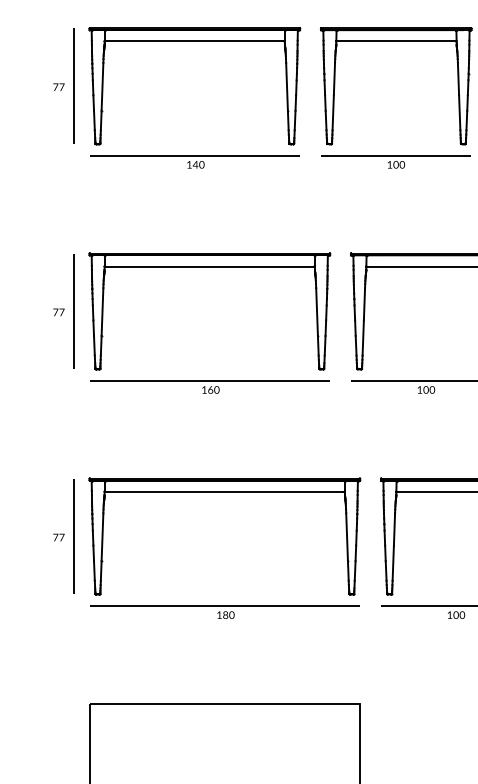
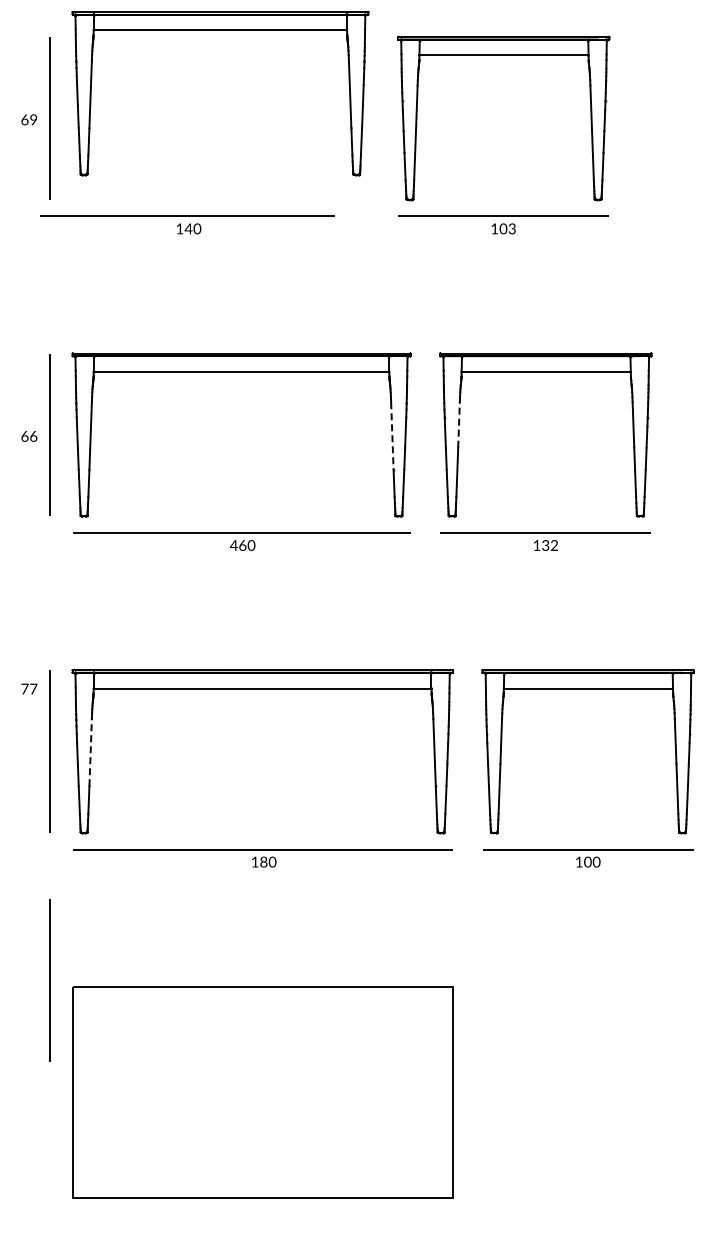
part: (194, 41) -> (220, 30), moved
text: (58, 87) -> (29, 119), 77 -> 69
part: (194, 161) -> (187, 224), moved
text: (402, 164) -> (512, 228), 100 -> 103
line: (364, 303) -> (459, 424), solid -> dashed
line: (317, 311) -> (392, 435), solid -> dashed
text: (58, 312) -> (29, 436), 77 -> 66
text: (204, 389) -> (233, 545), 160 -> 460
text: (428, 389) -> (549, 545), 100 -> 132
text: (58, 537) -> (29, 688), moved
line: (102, 537) -> (90, 752), solid -> dashed
line: (73, 699) -> (49, 980), added

